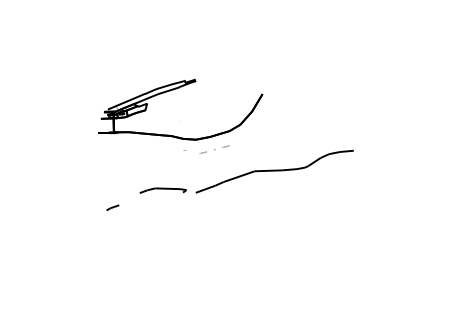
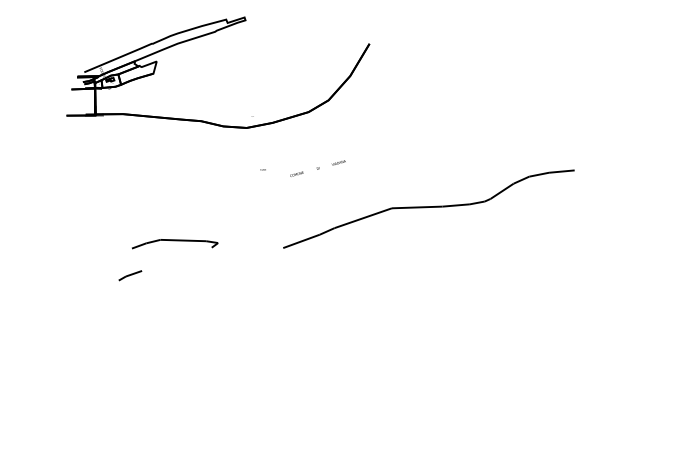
part: (173, 90) -> (205, 37), moved
part: (162, 190) -> (173, 243), moved

